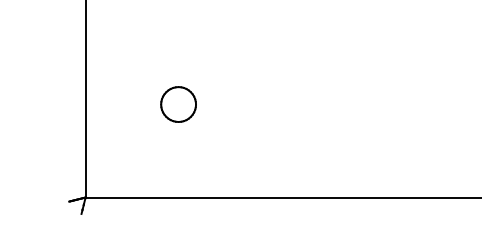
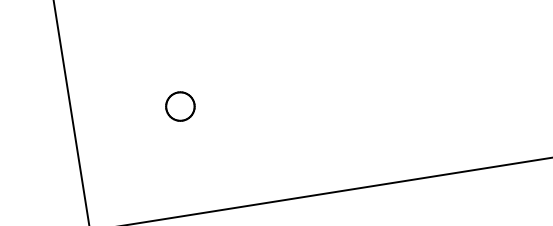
part: (178, 104) -> (180, 106), size x0.7

